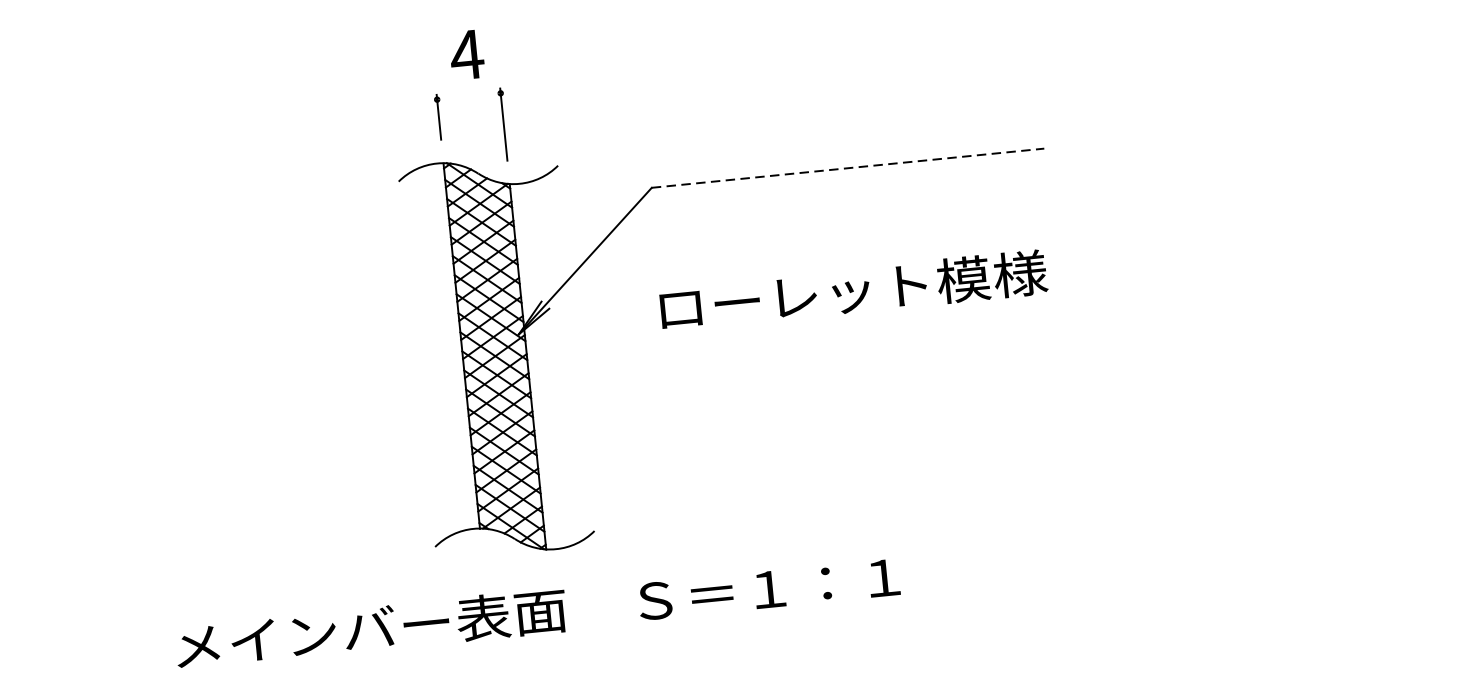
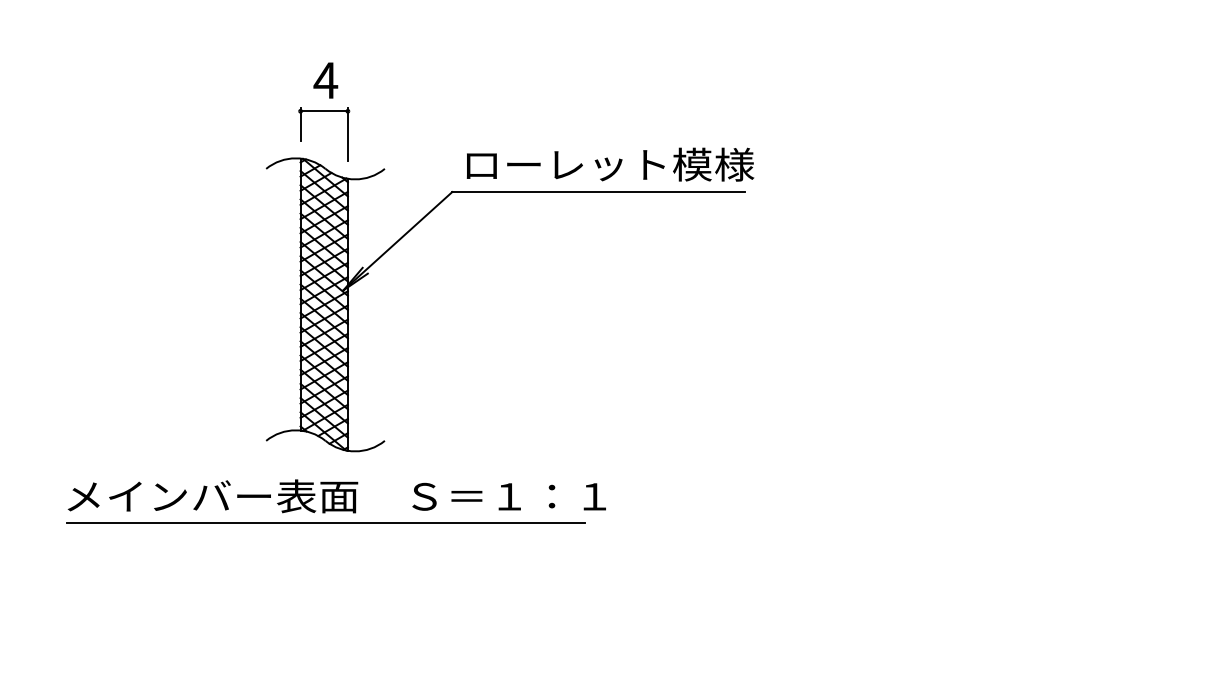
line: (467, 96) -> (323, 111), added
line: (848, 168) -> (598, 192), dashed -> solid
text: (853, 290) -> (610, 164), moved
line: (525, 650) -> (325, 523), added

